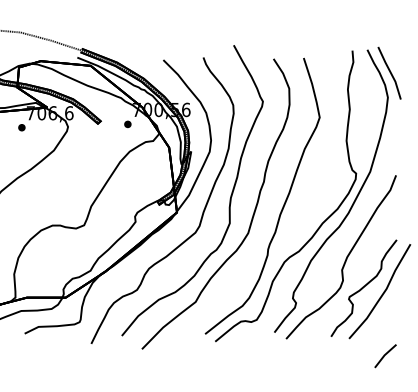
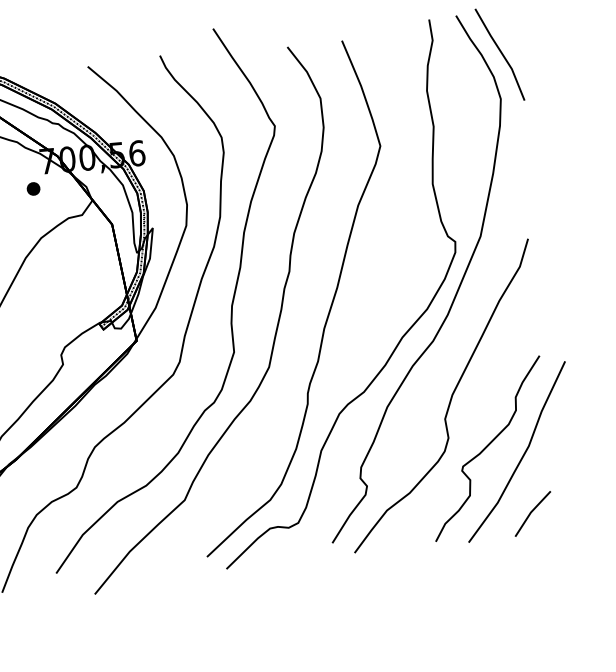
line: (385, 355) -> (532, 512), moved

